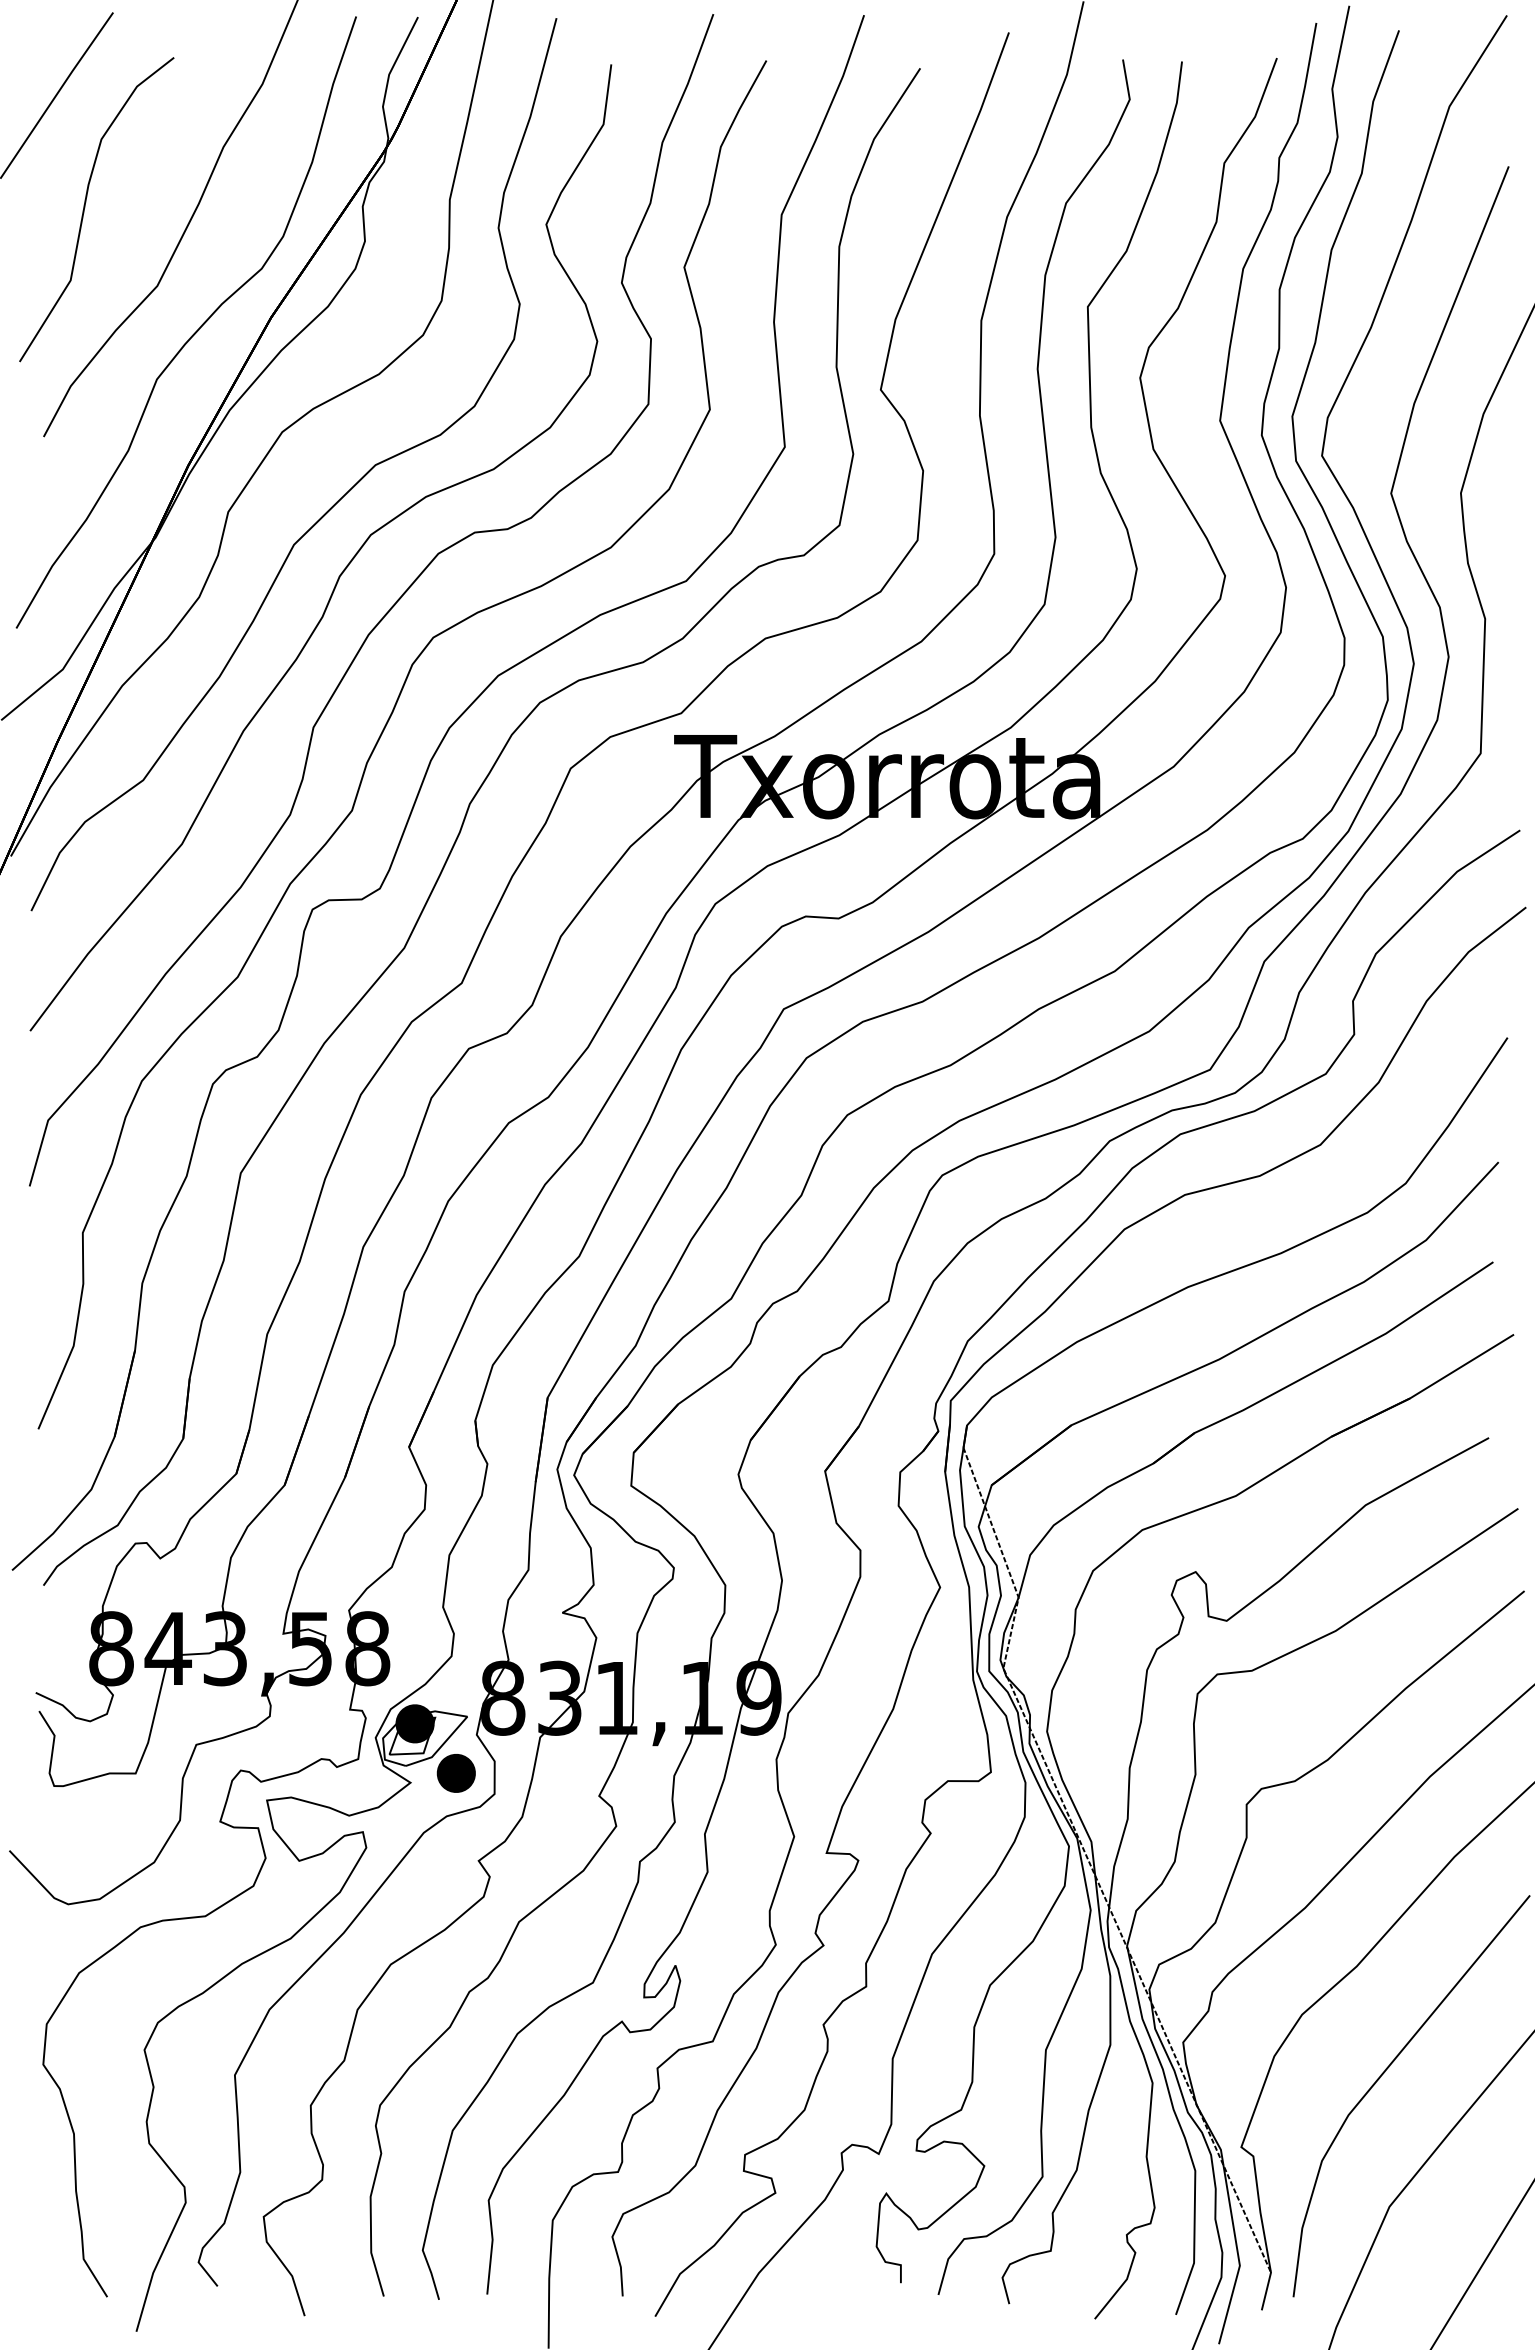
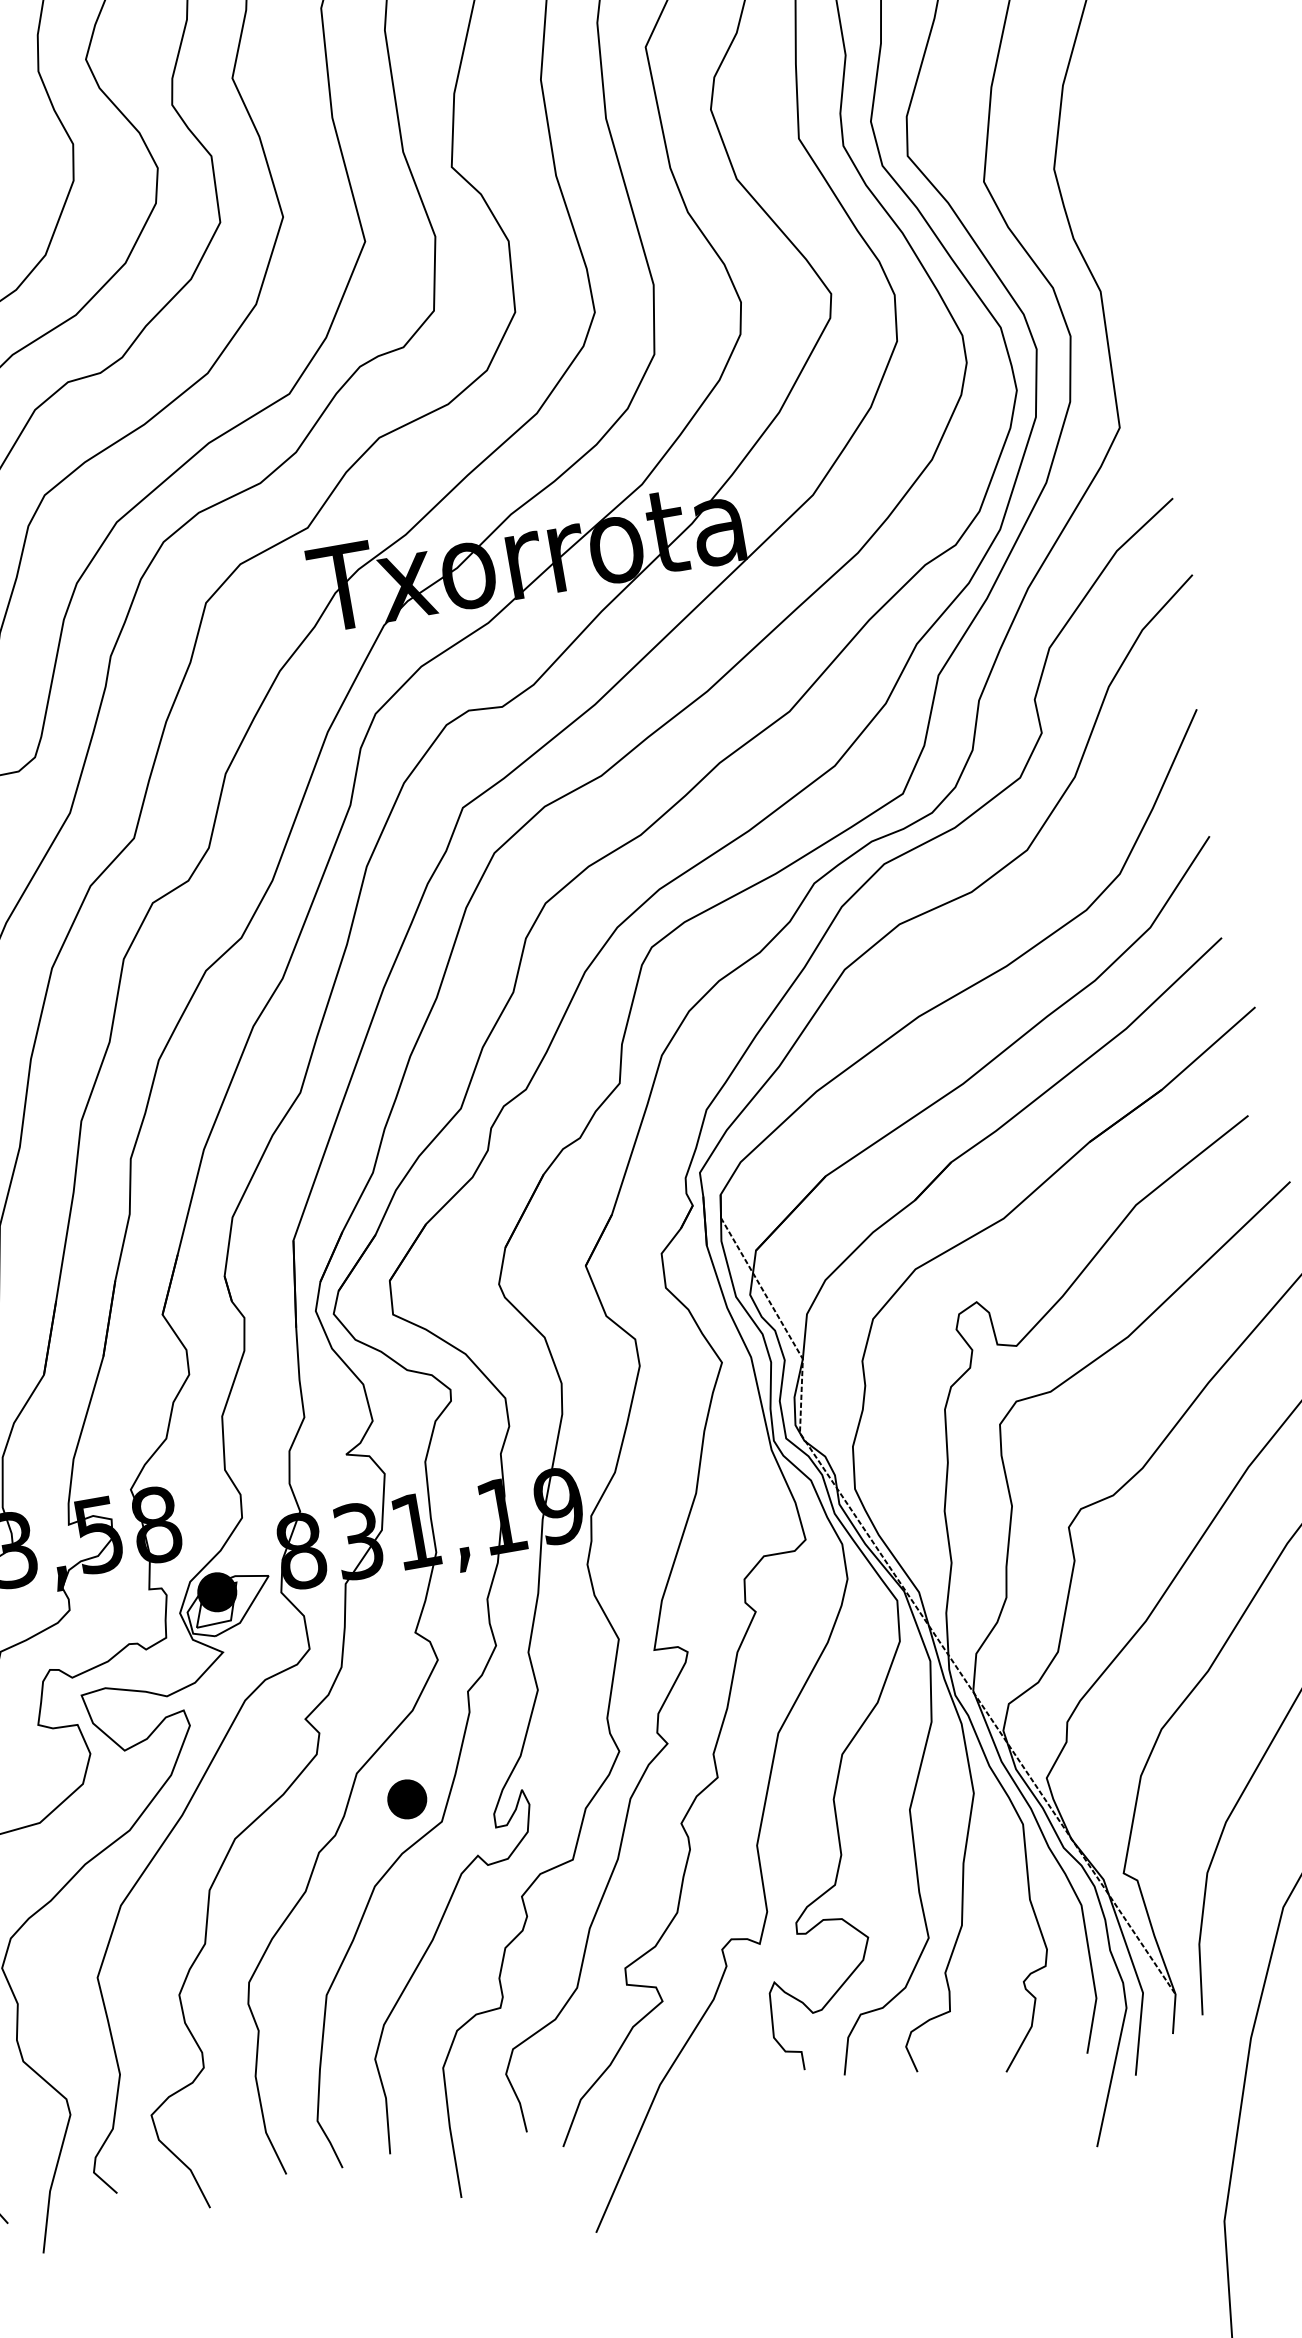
part: (455, 1773) -> (406, 1799), moved

